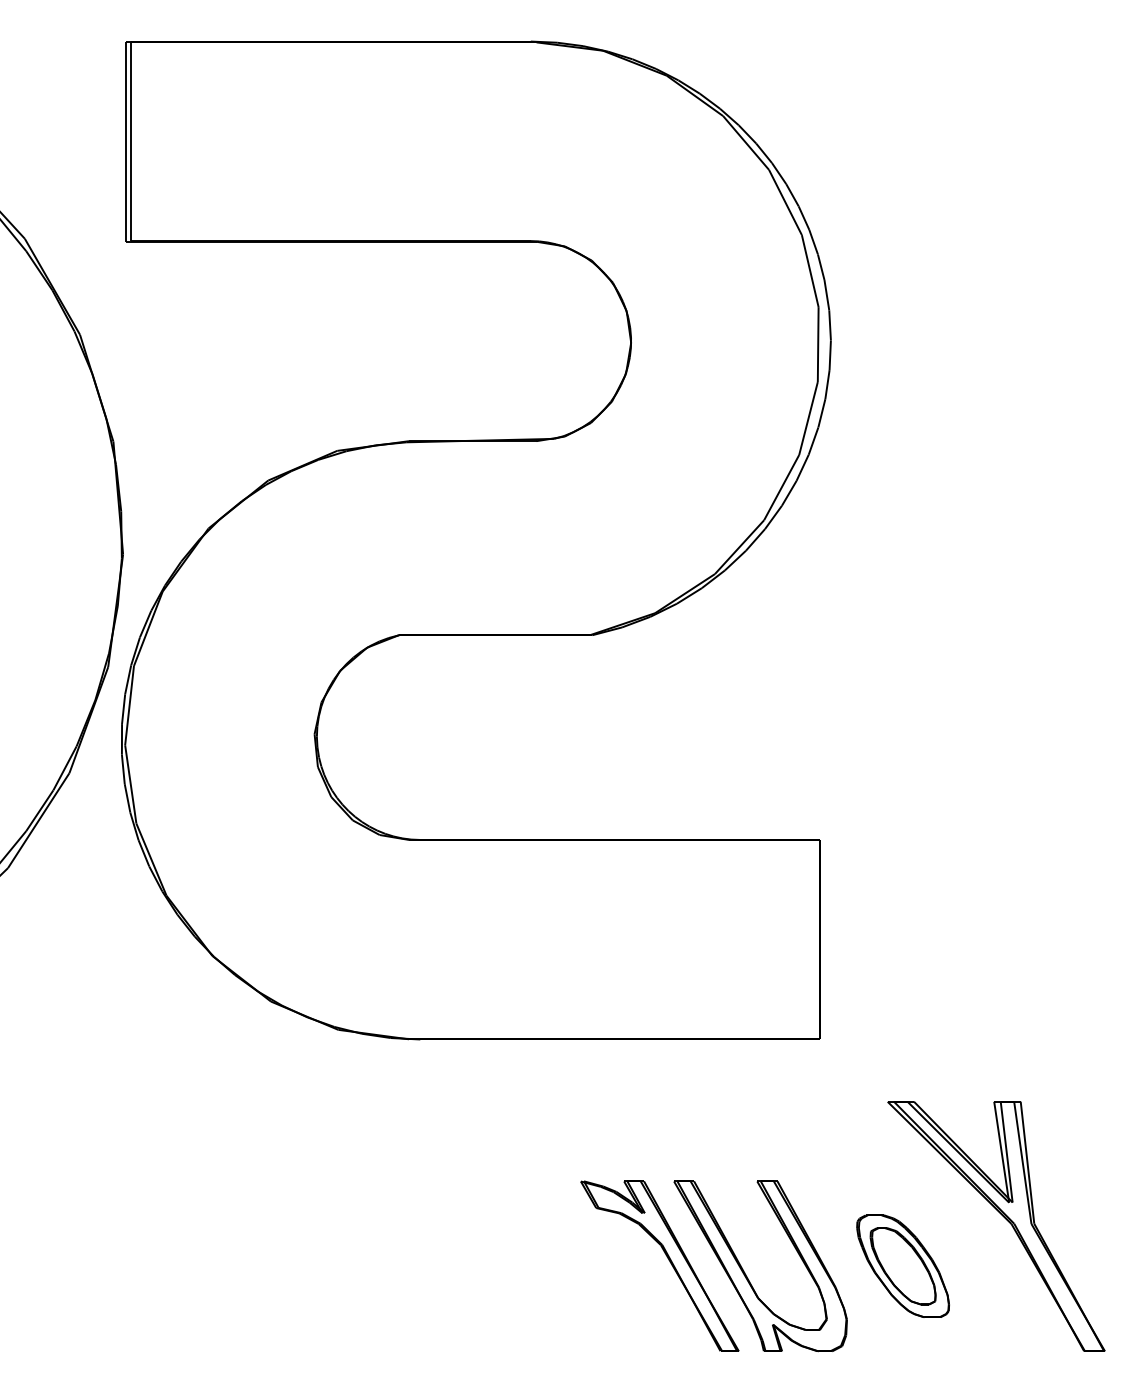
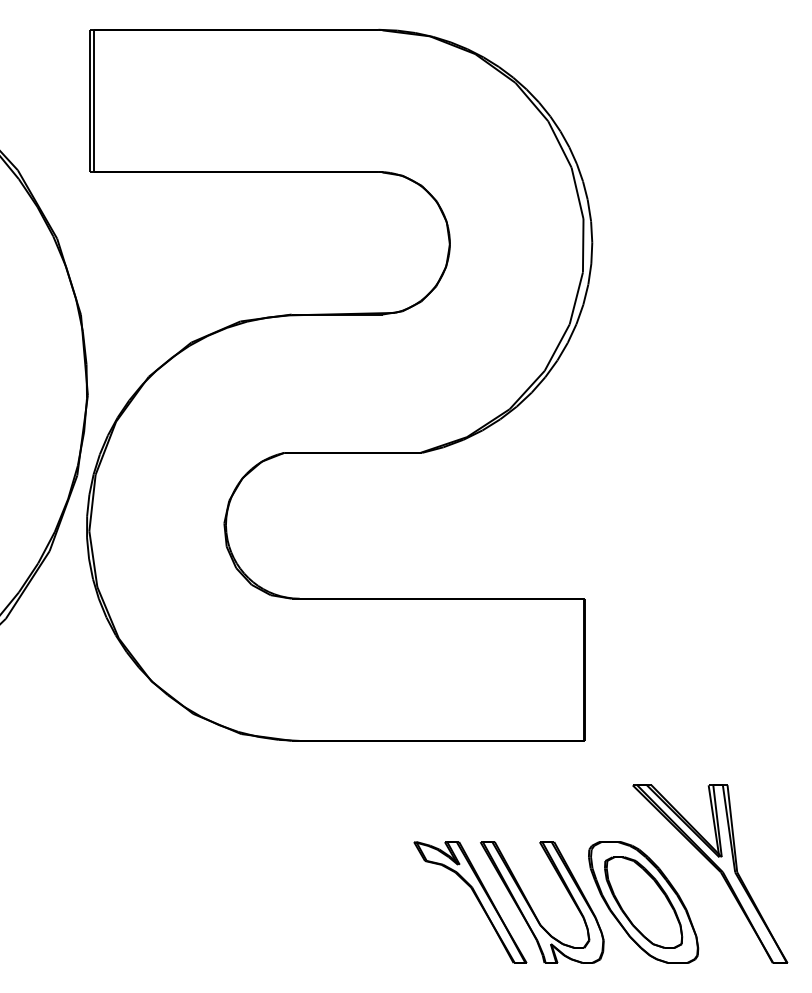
part: (902, 1266) -> (643, 902), size x1.67

